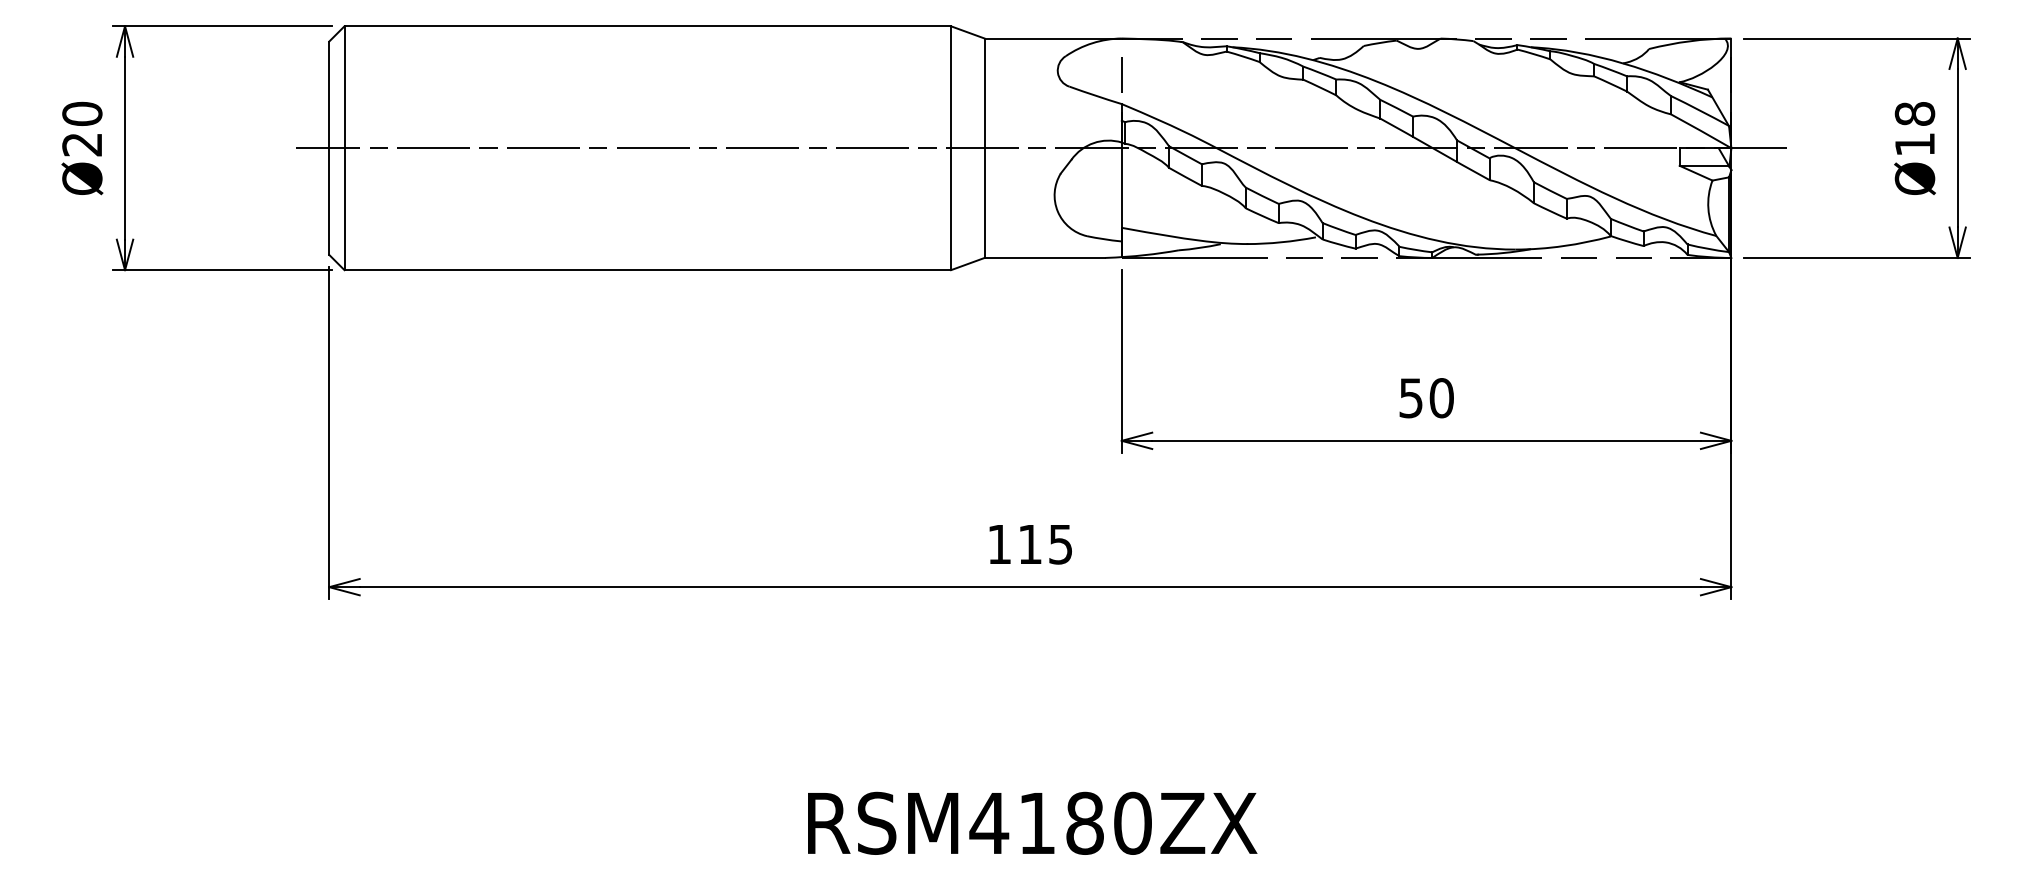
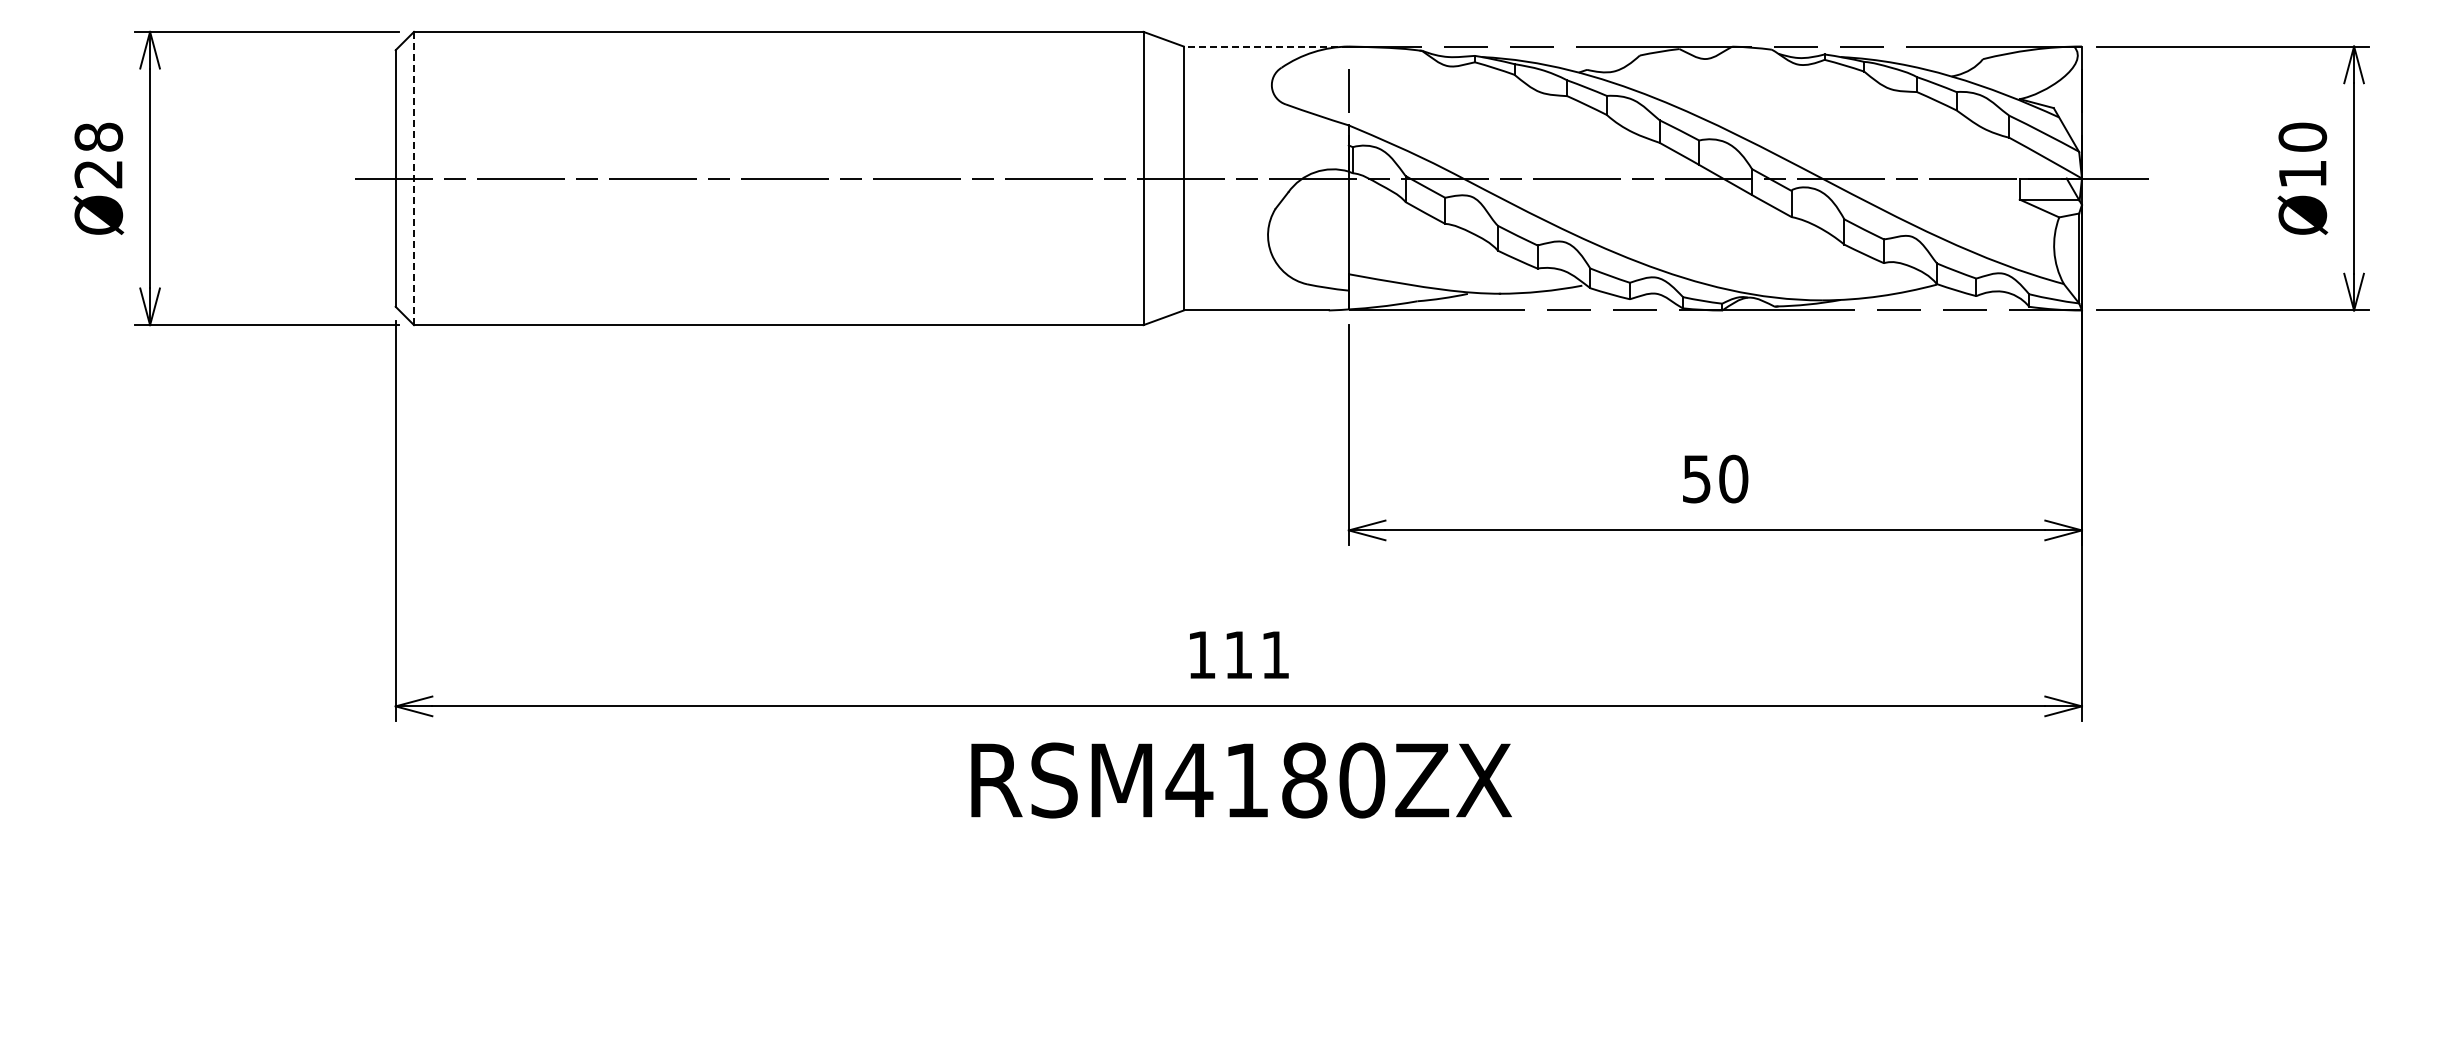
line: (1052, 38) -> (1265, 46), solid -> dashed
text: (82, 113) -> (98, 136), Ø20 -> Ø28
text: (1914, 113) -> (2302, 136), Ø18 -> Ø10
line: (344, 148) -> (414, 178), solid -> dashed
text: (1059, 544) -> (1274, 655), 115 -> 111
text: (1032, 823) -> (1241, 780), moved

